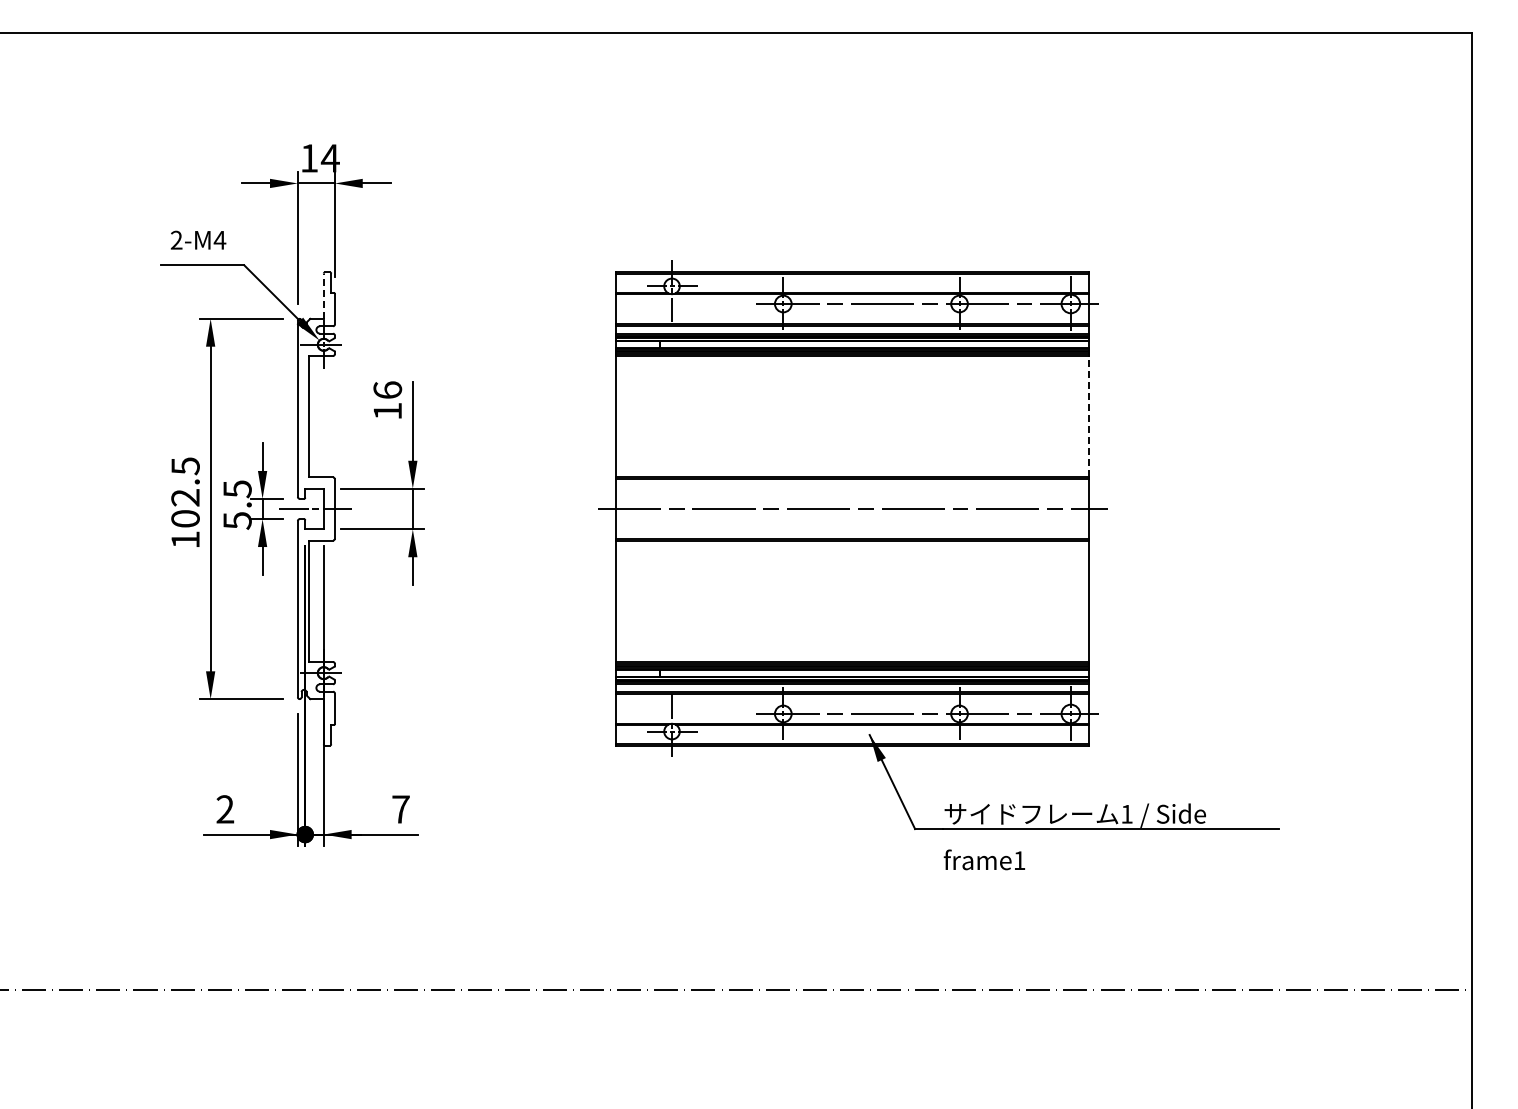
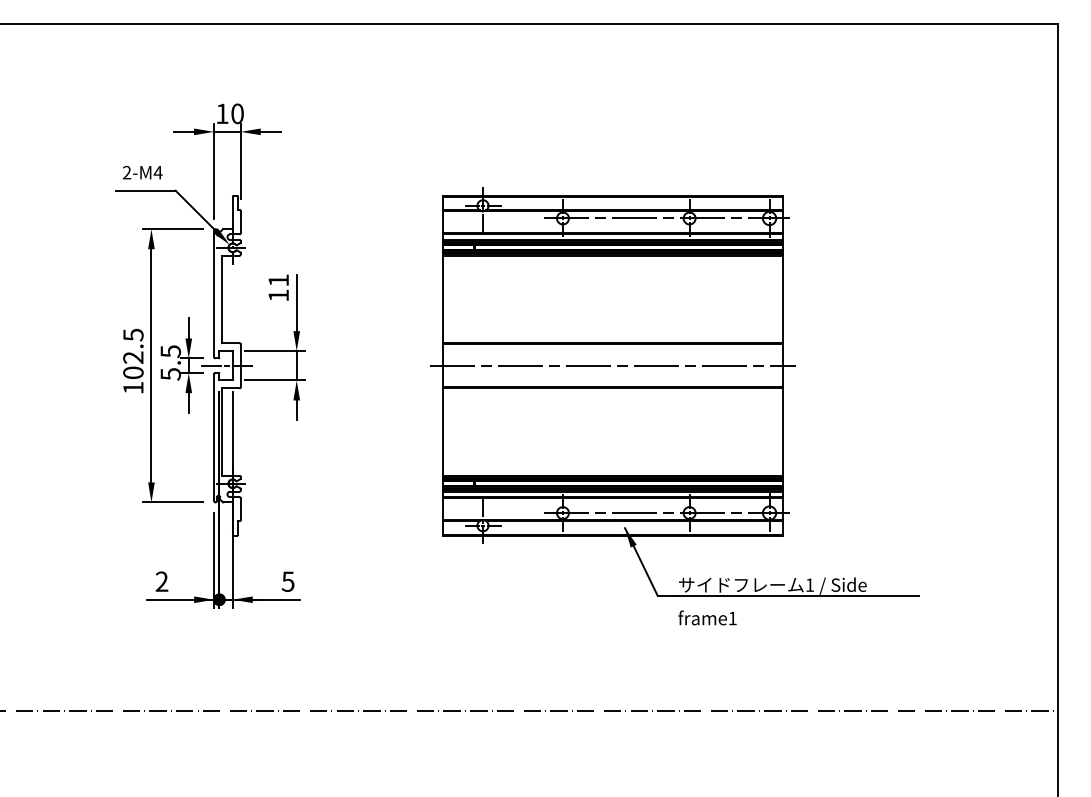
text: (329, 158) -> (236, 113), 14 -> 10
line: (323, 296) -> (232, 213), dashed -> solid
text: (387, 389) -> (278, 279), 16 -> 11
line: (1089, 416) -> (782, 299), dashed -> solid
text: (400, 809) -> (287, 581), 7 -> 5

